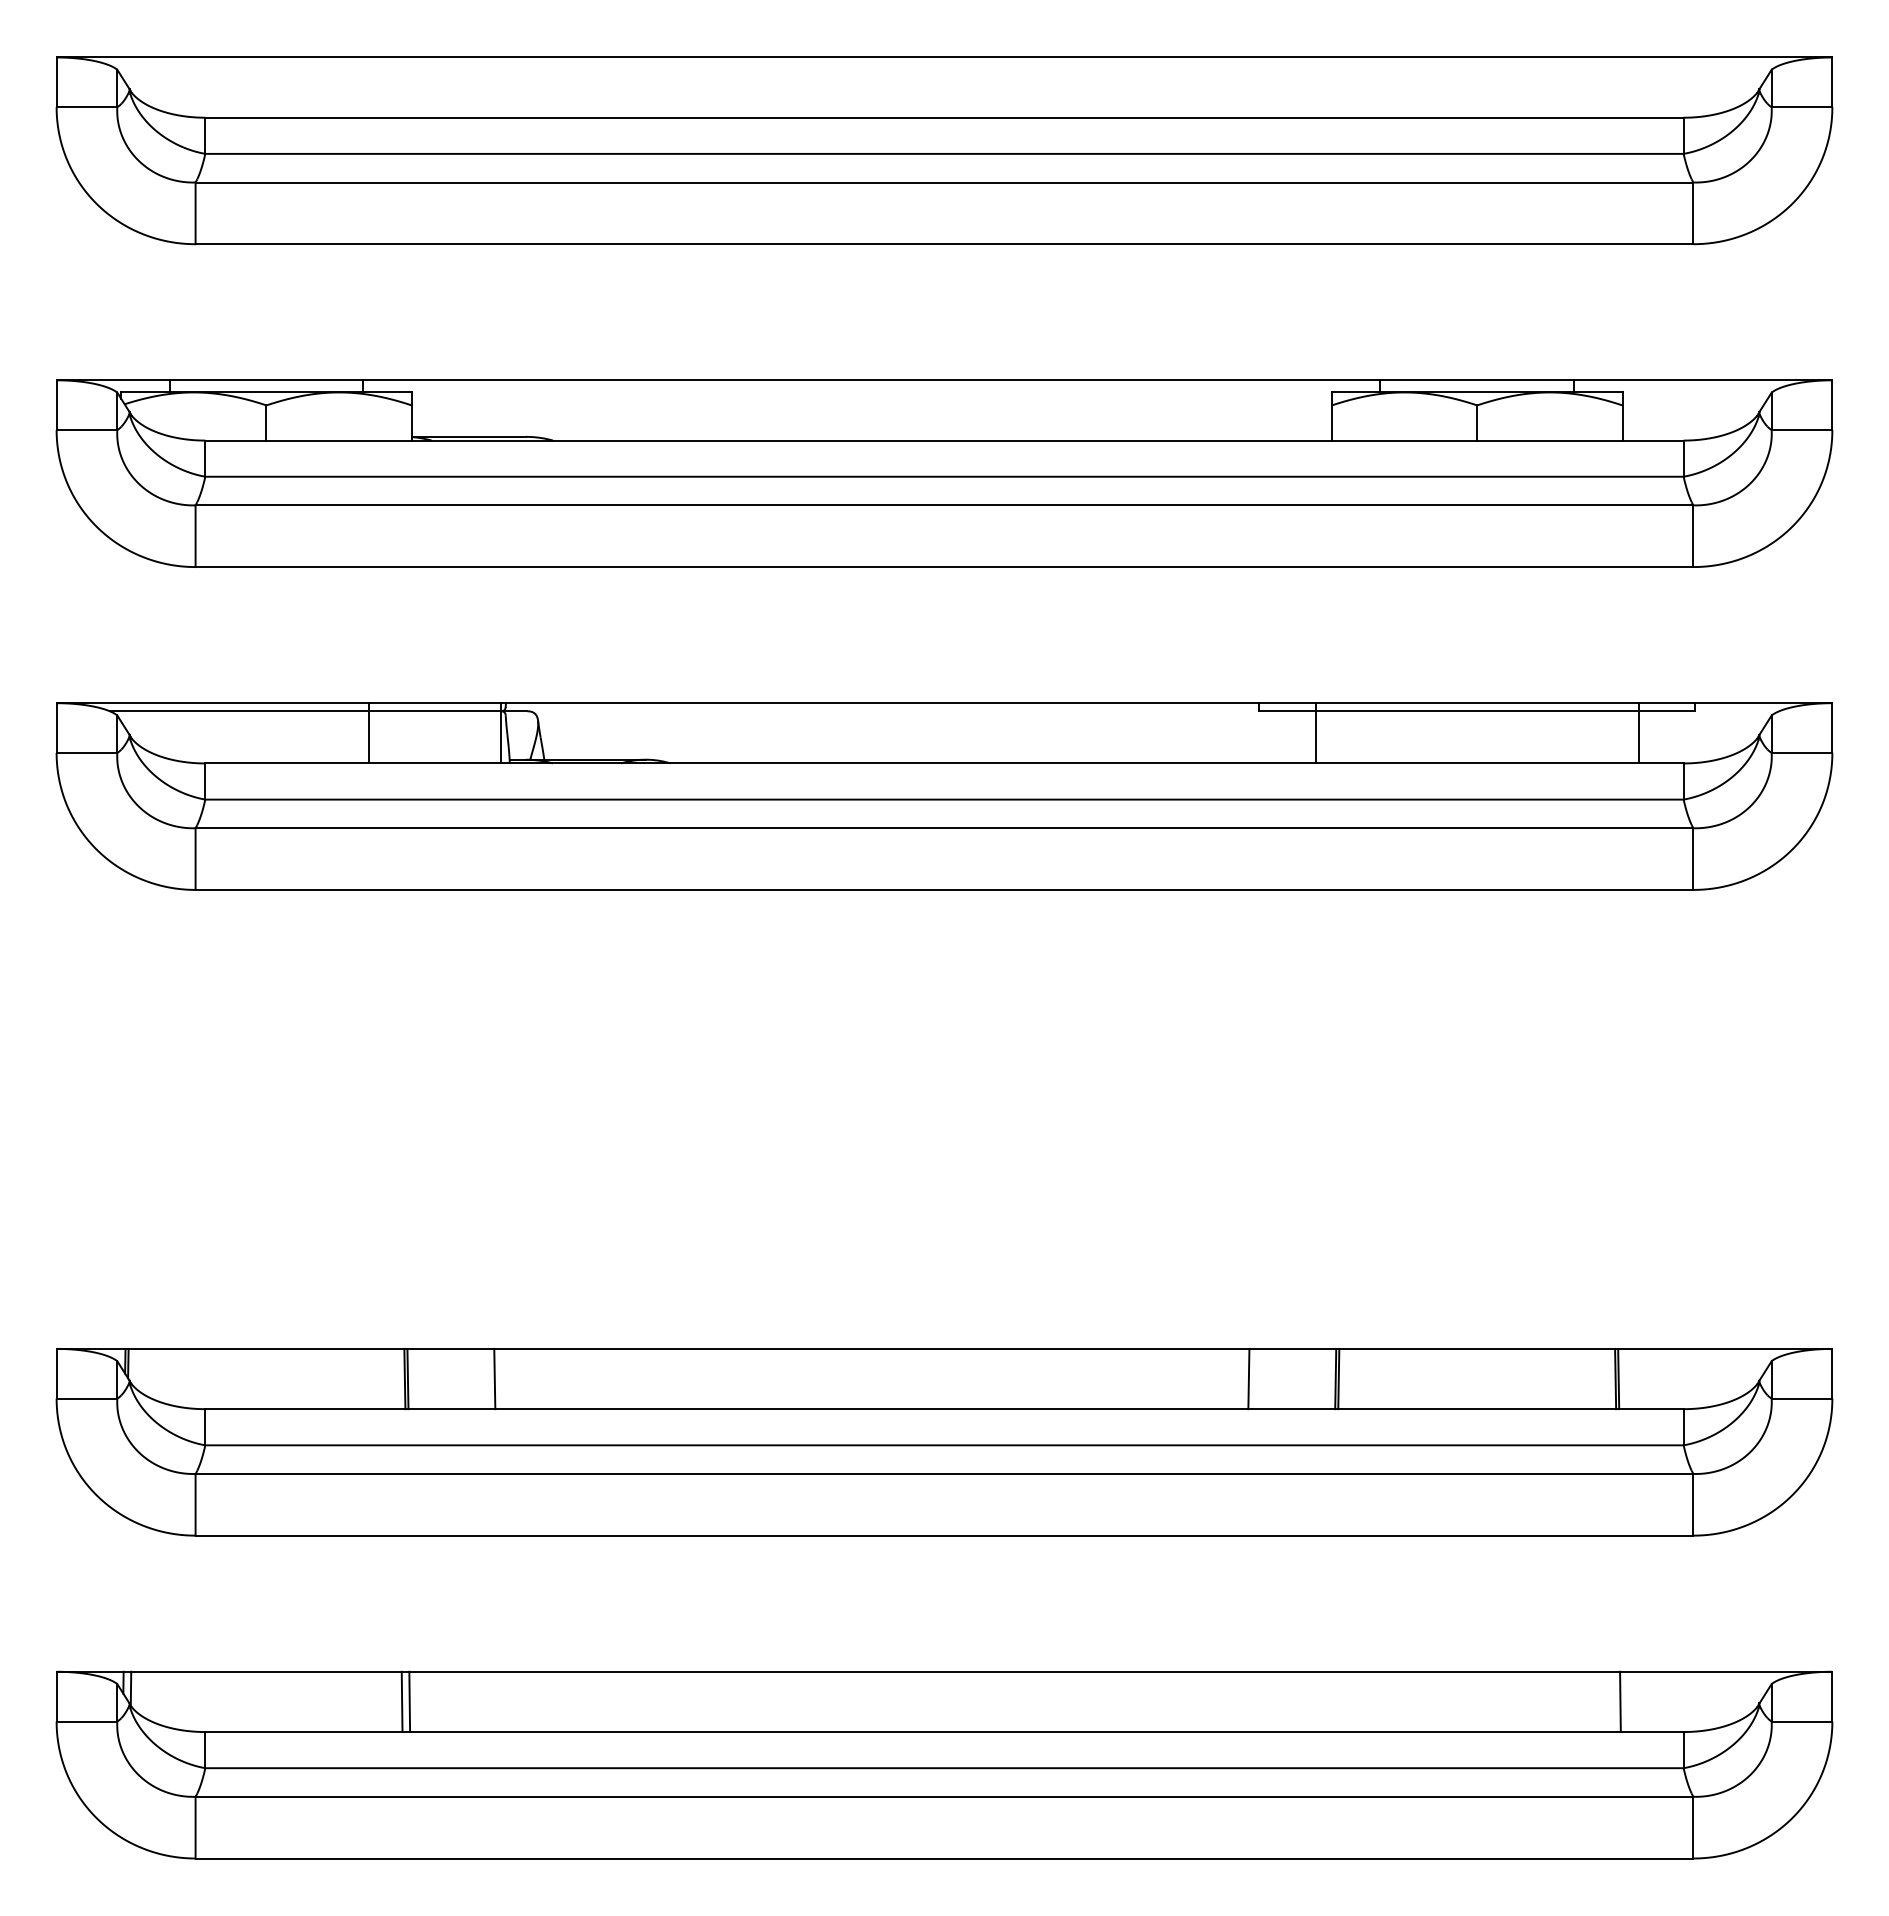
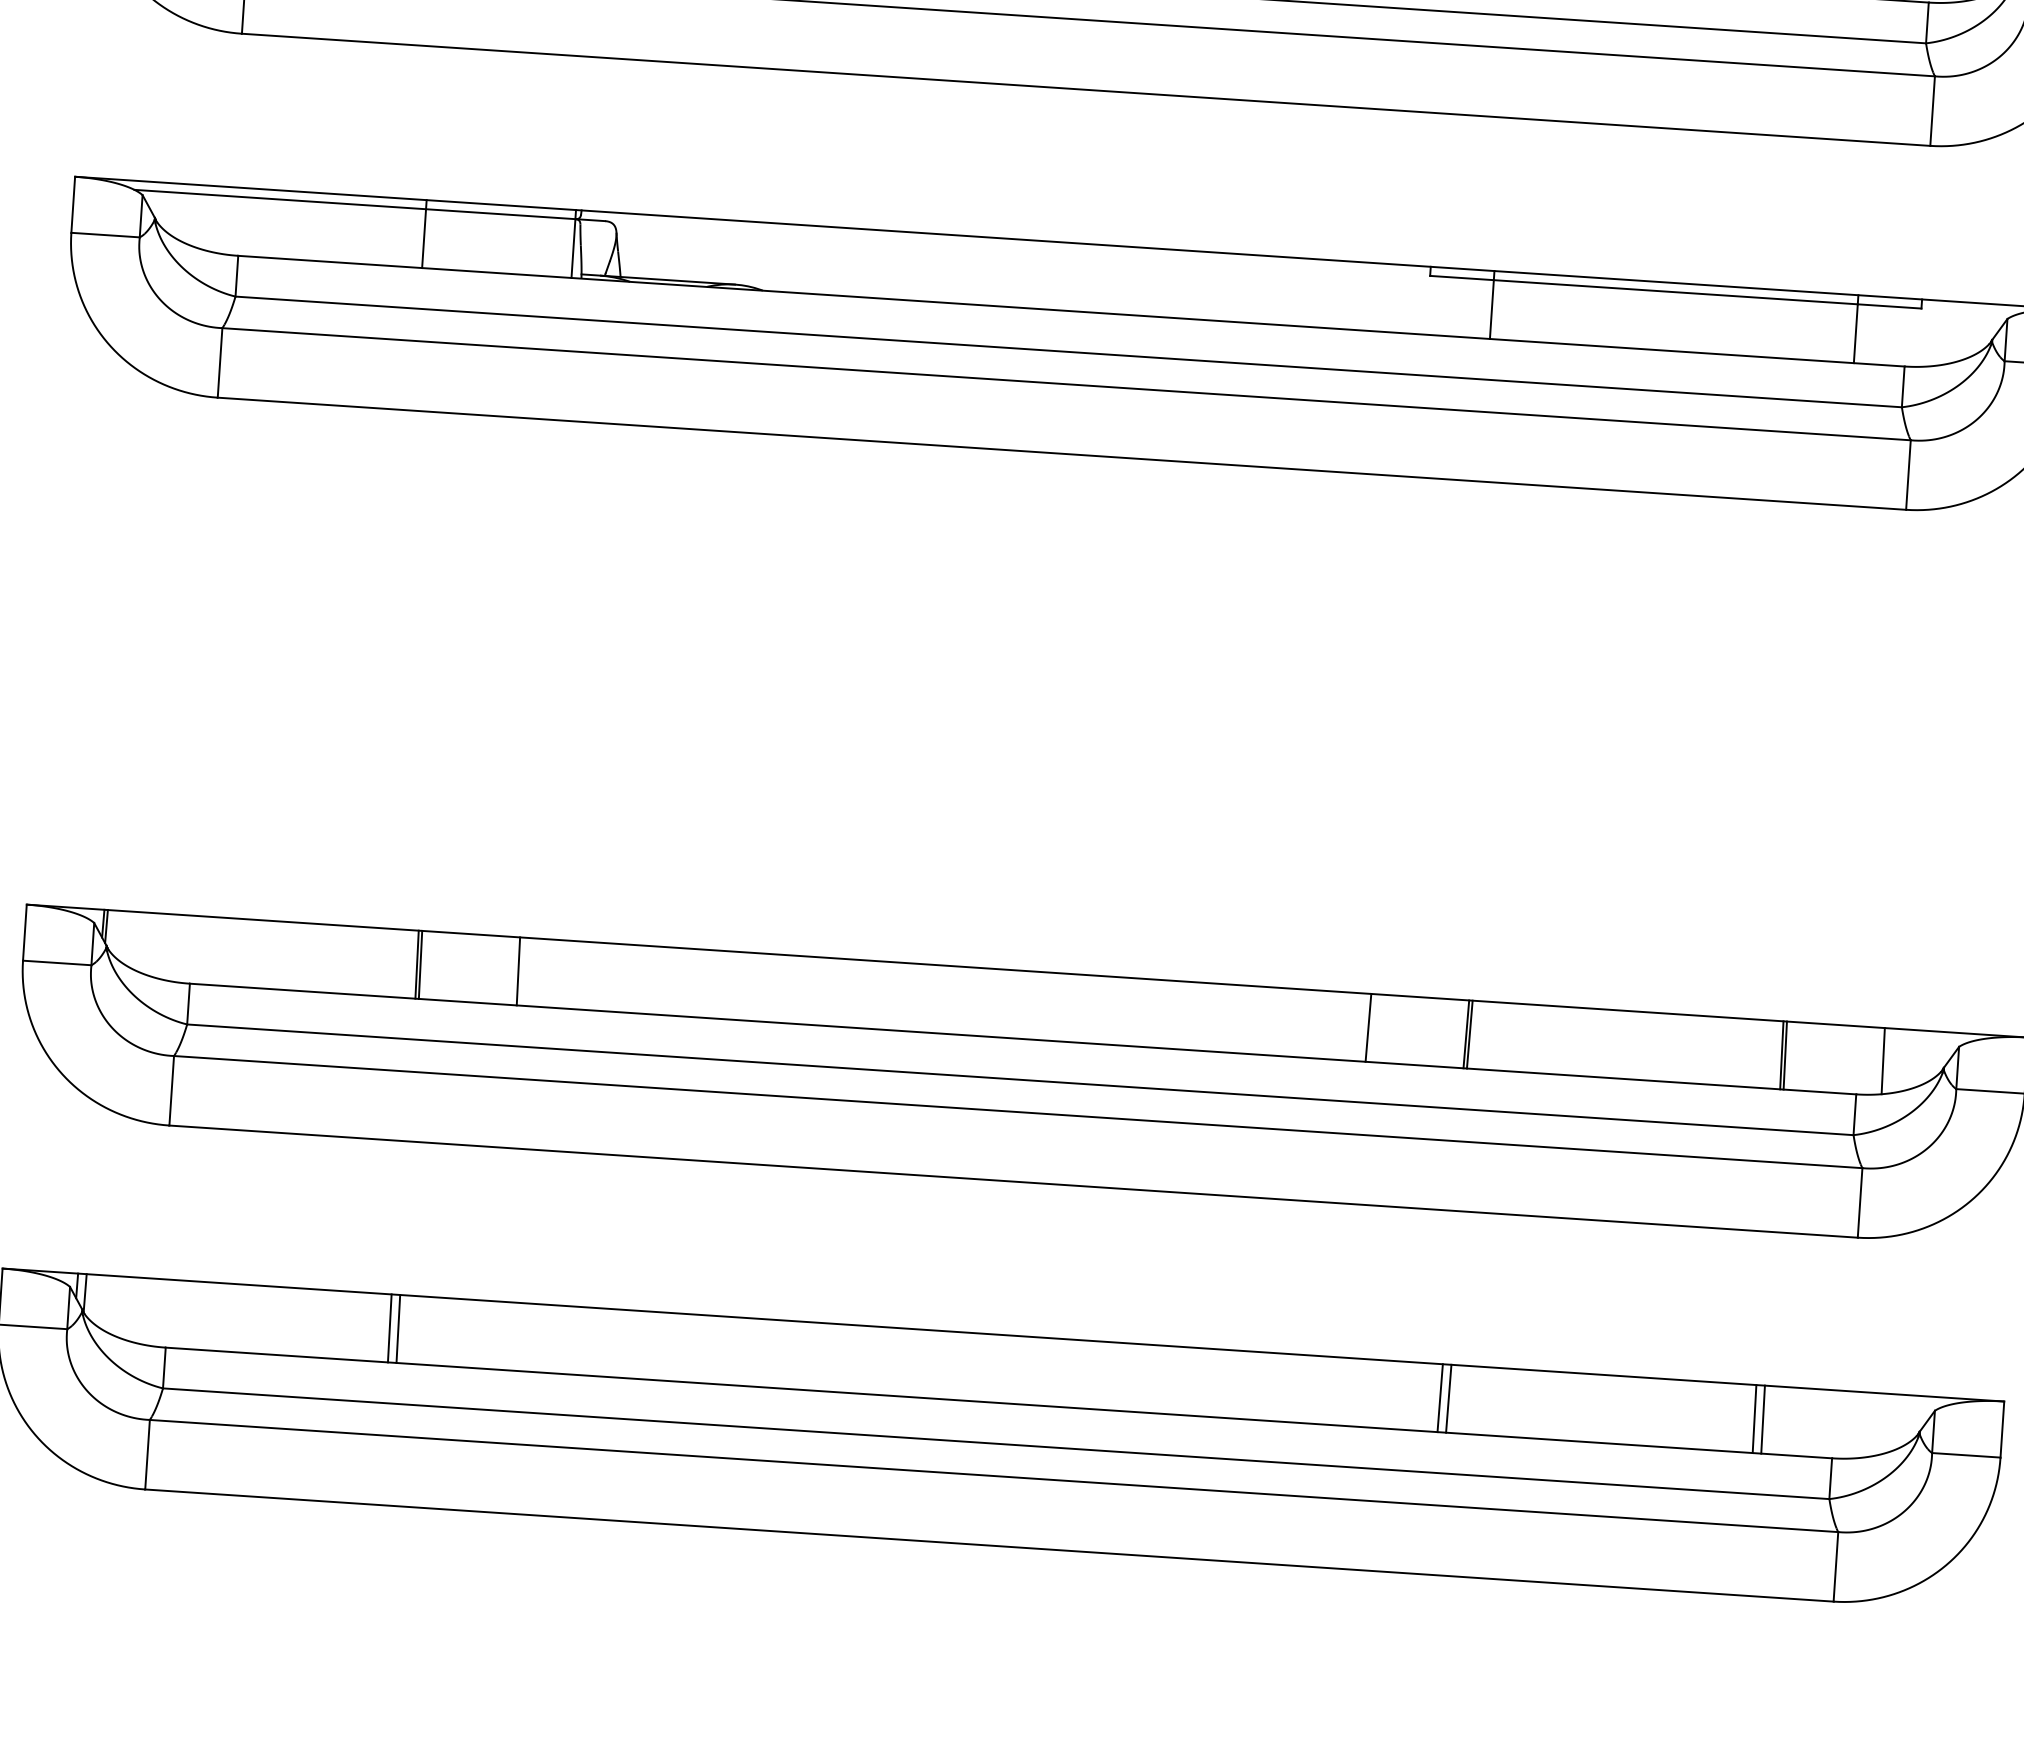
line: (1705, 1377) -> (1883, 1060), added
line: (1333, 1701) -> (1439, 1397), added
line: (1341, 1701) -> (1448, 1398), added
line: (1612, 1701) -> (1754, 1418), added

